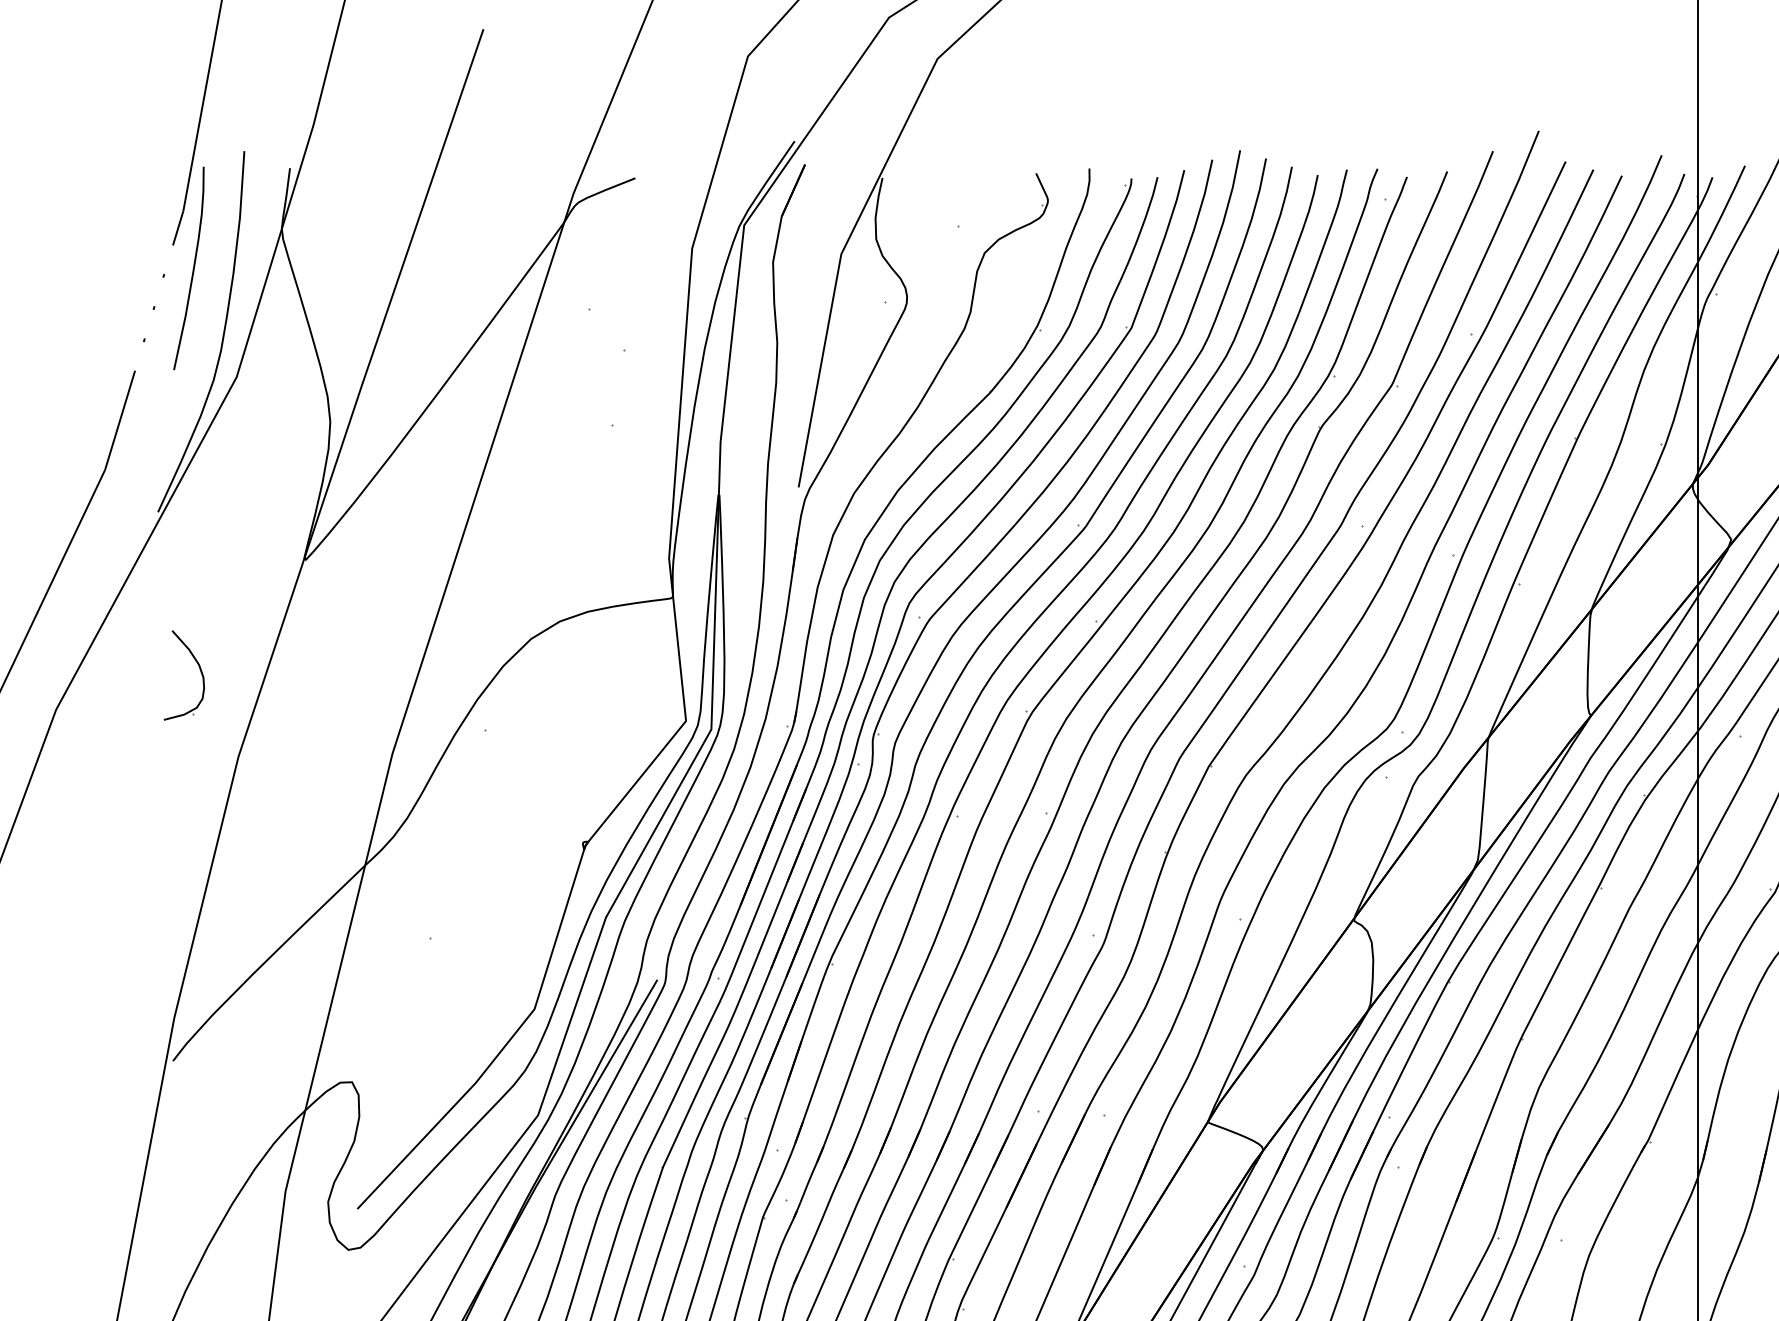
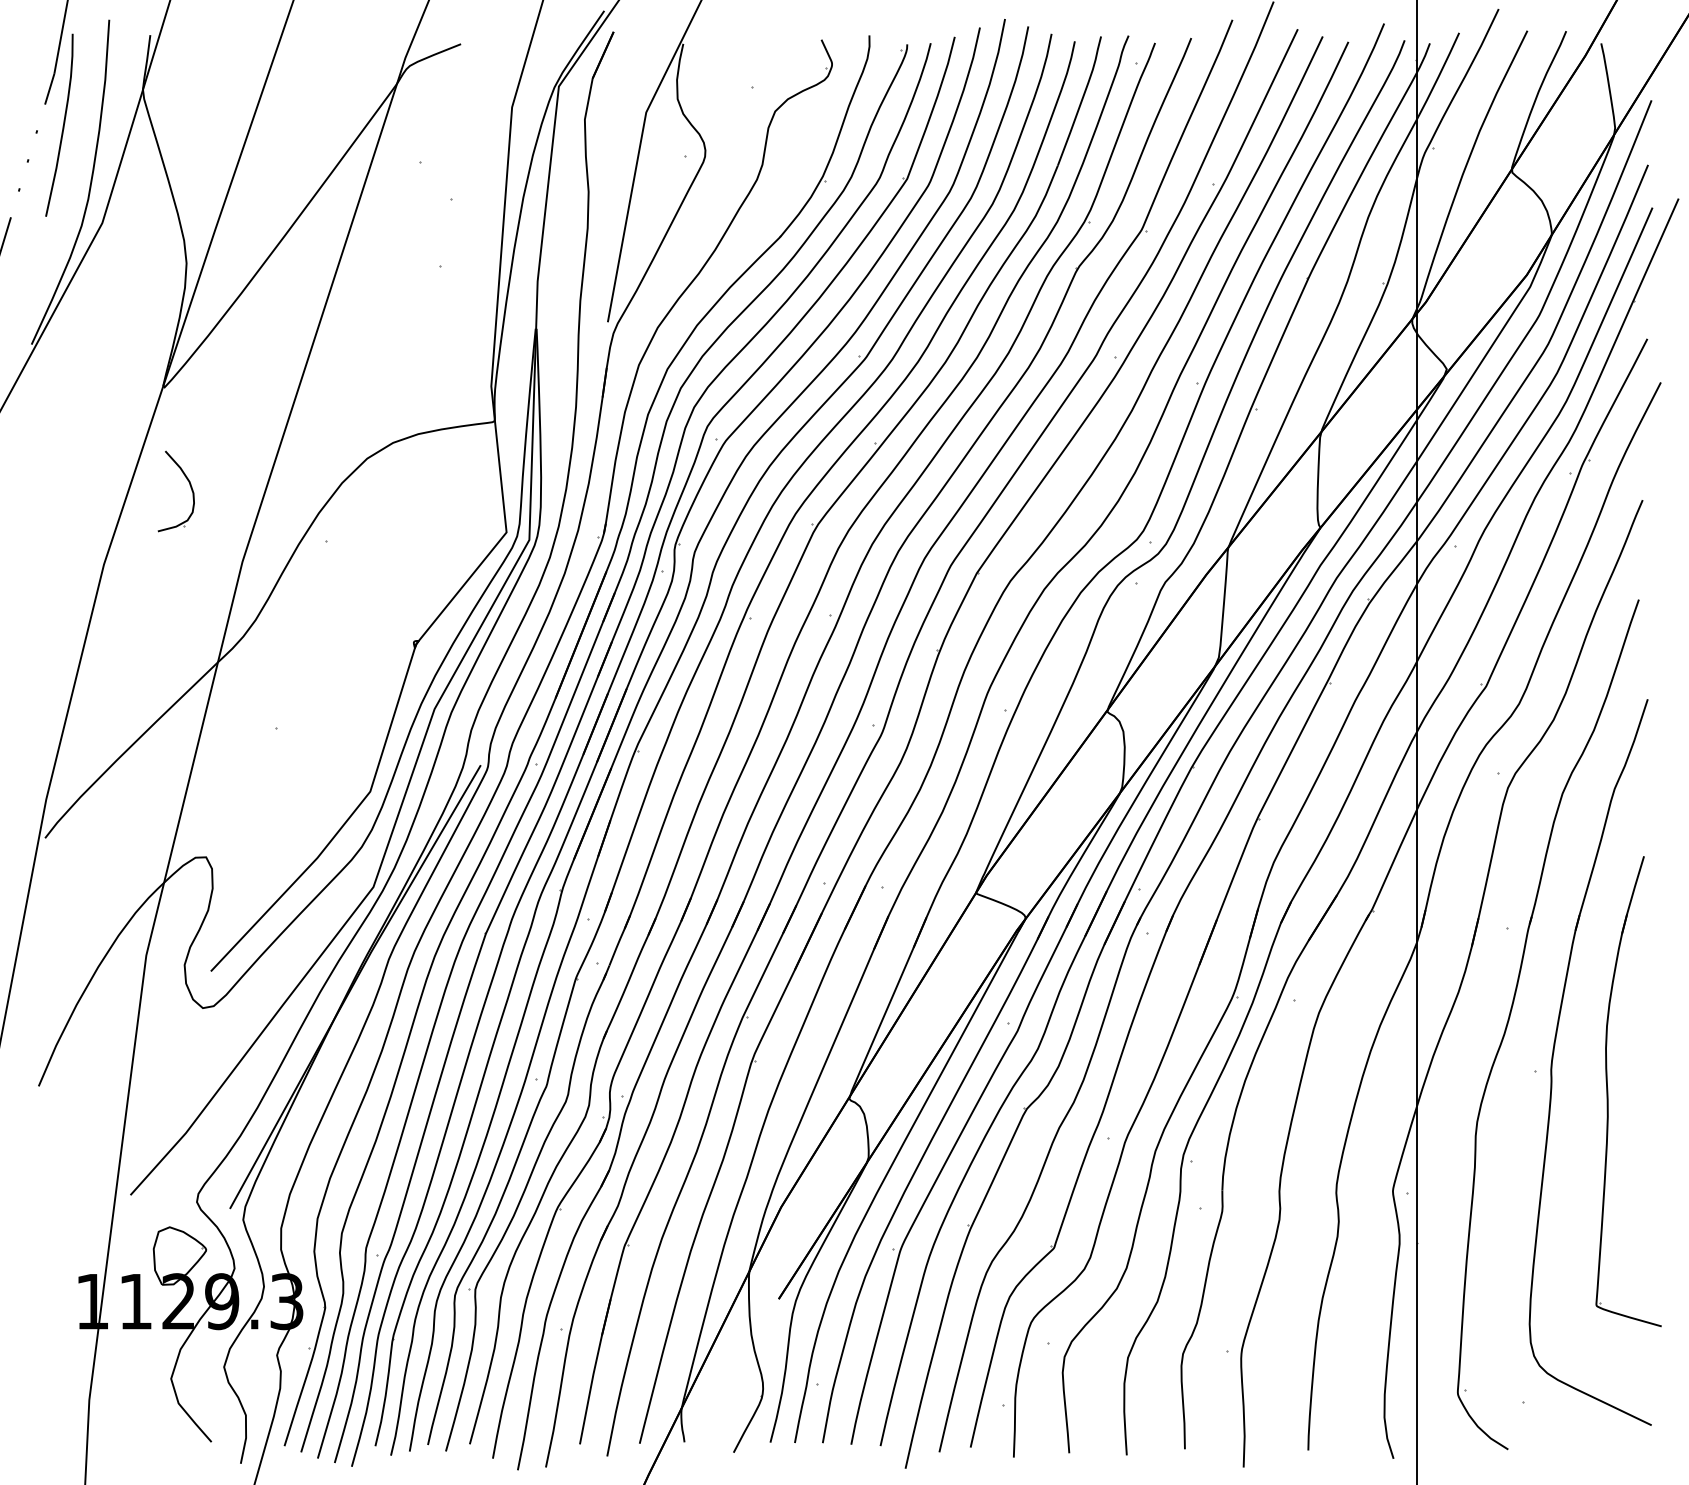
part: (199, 668) -> (189, 485), moved

